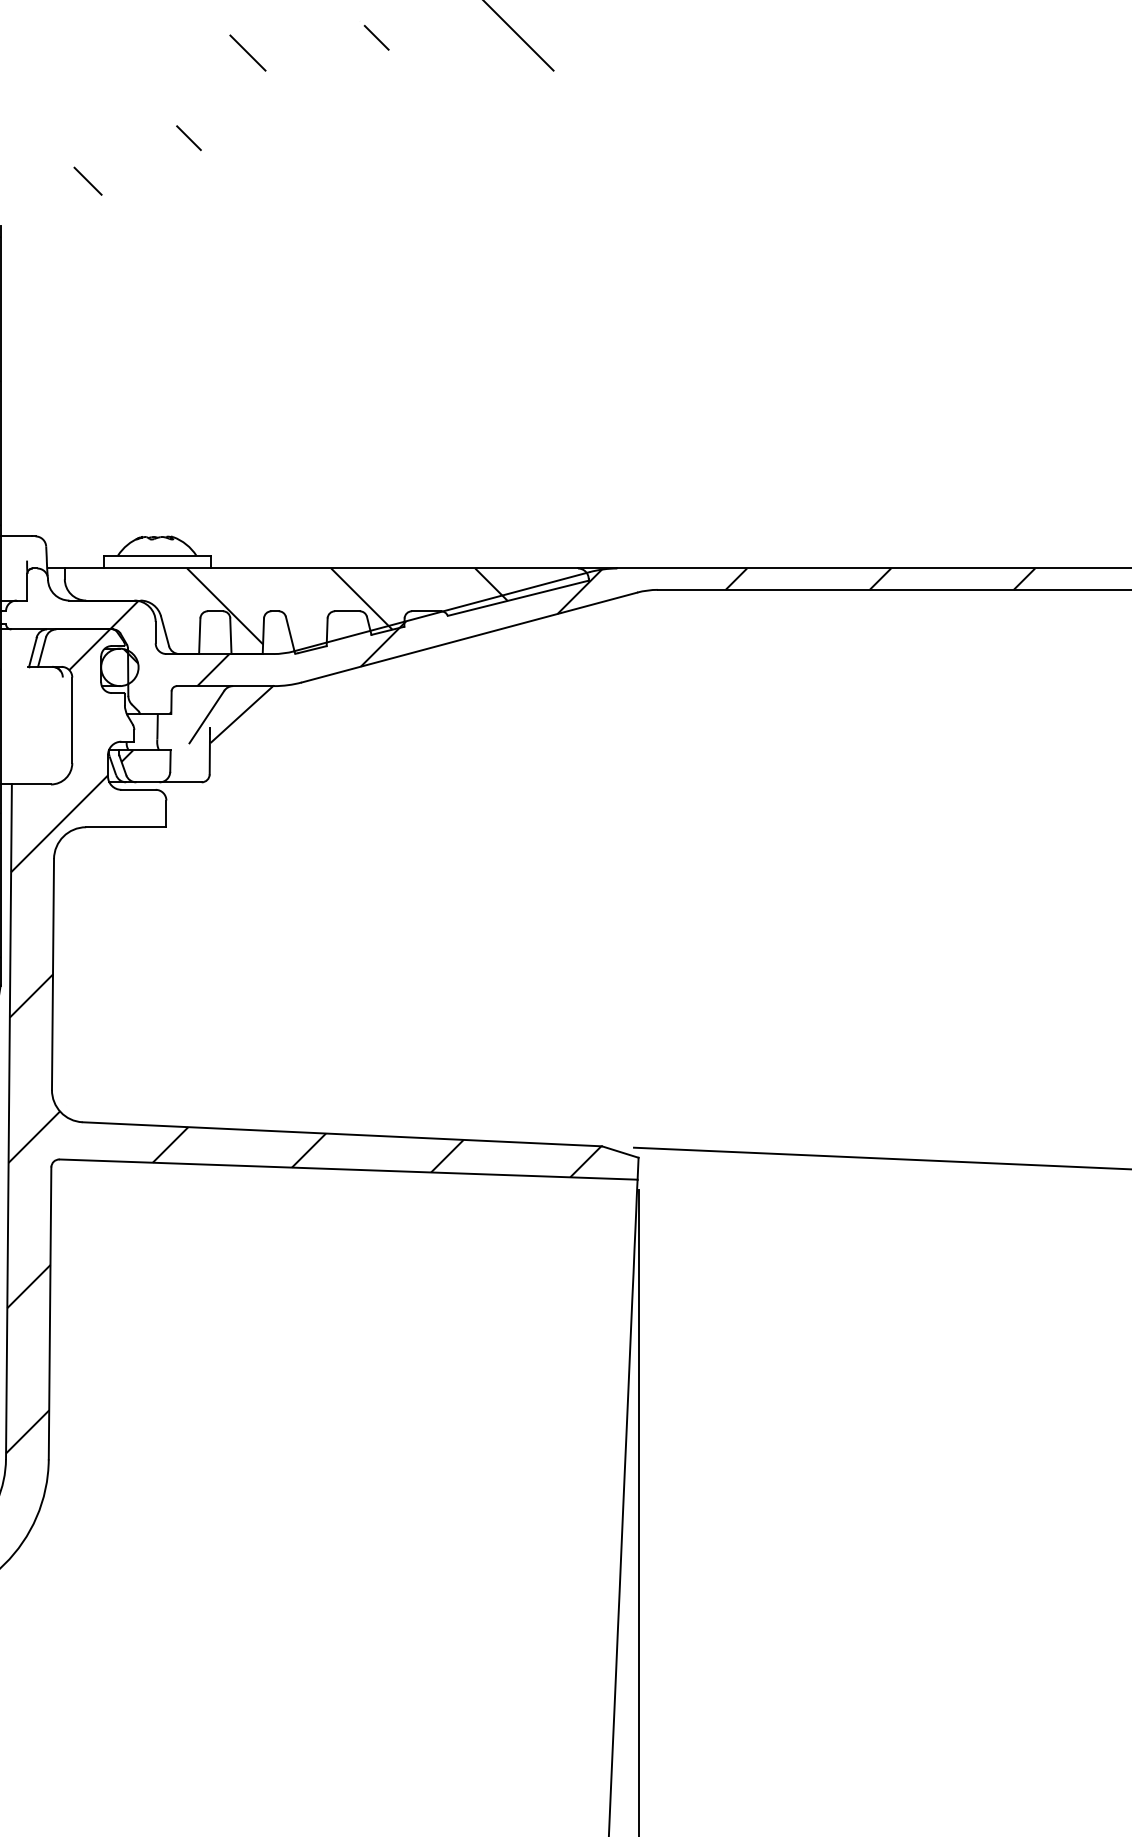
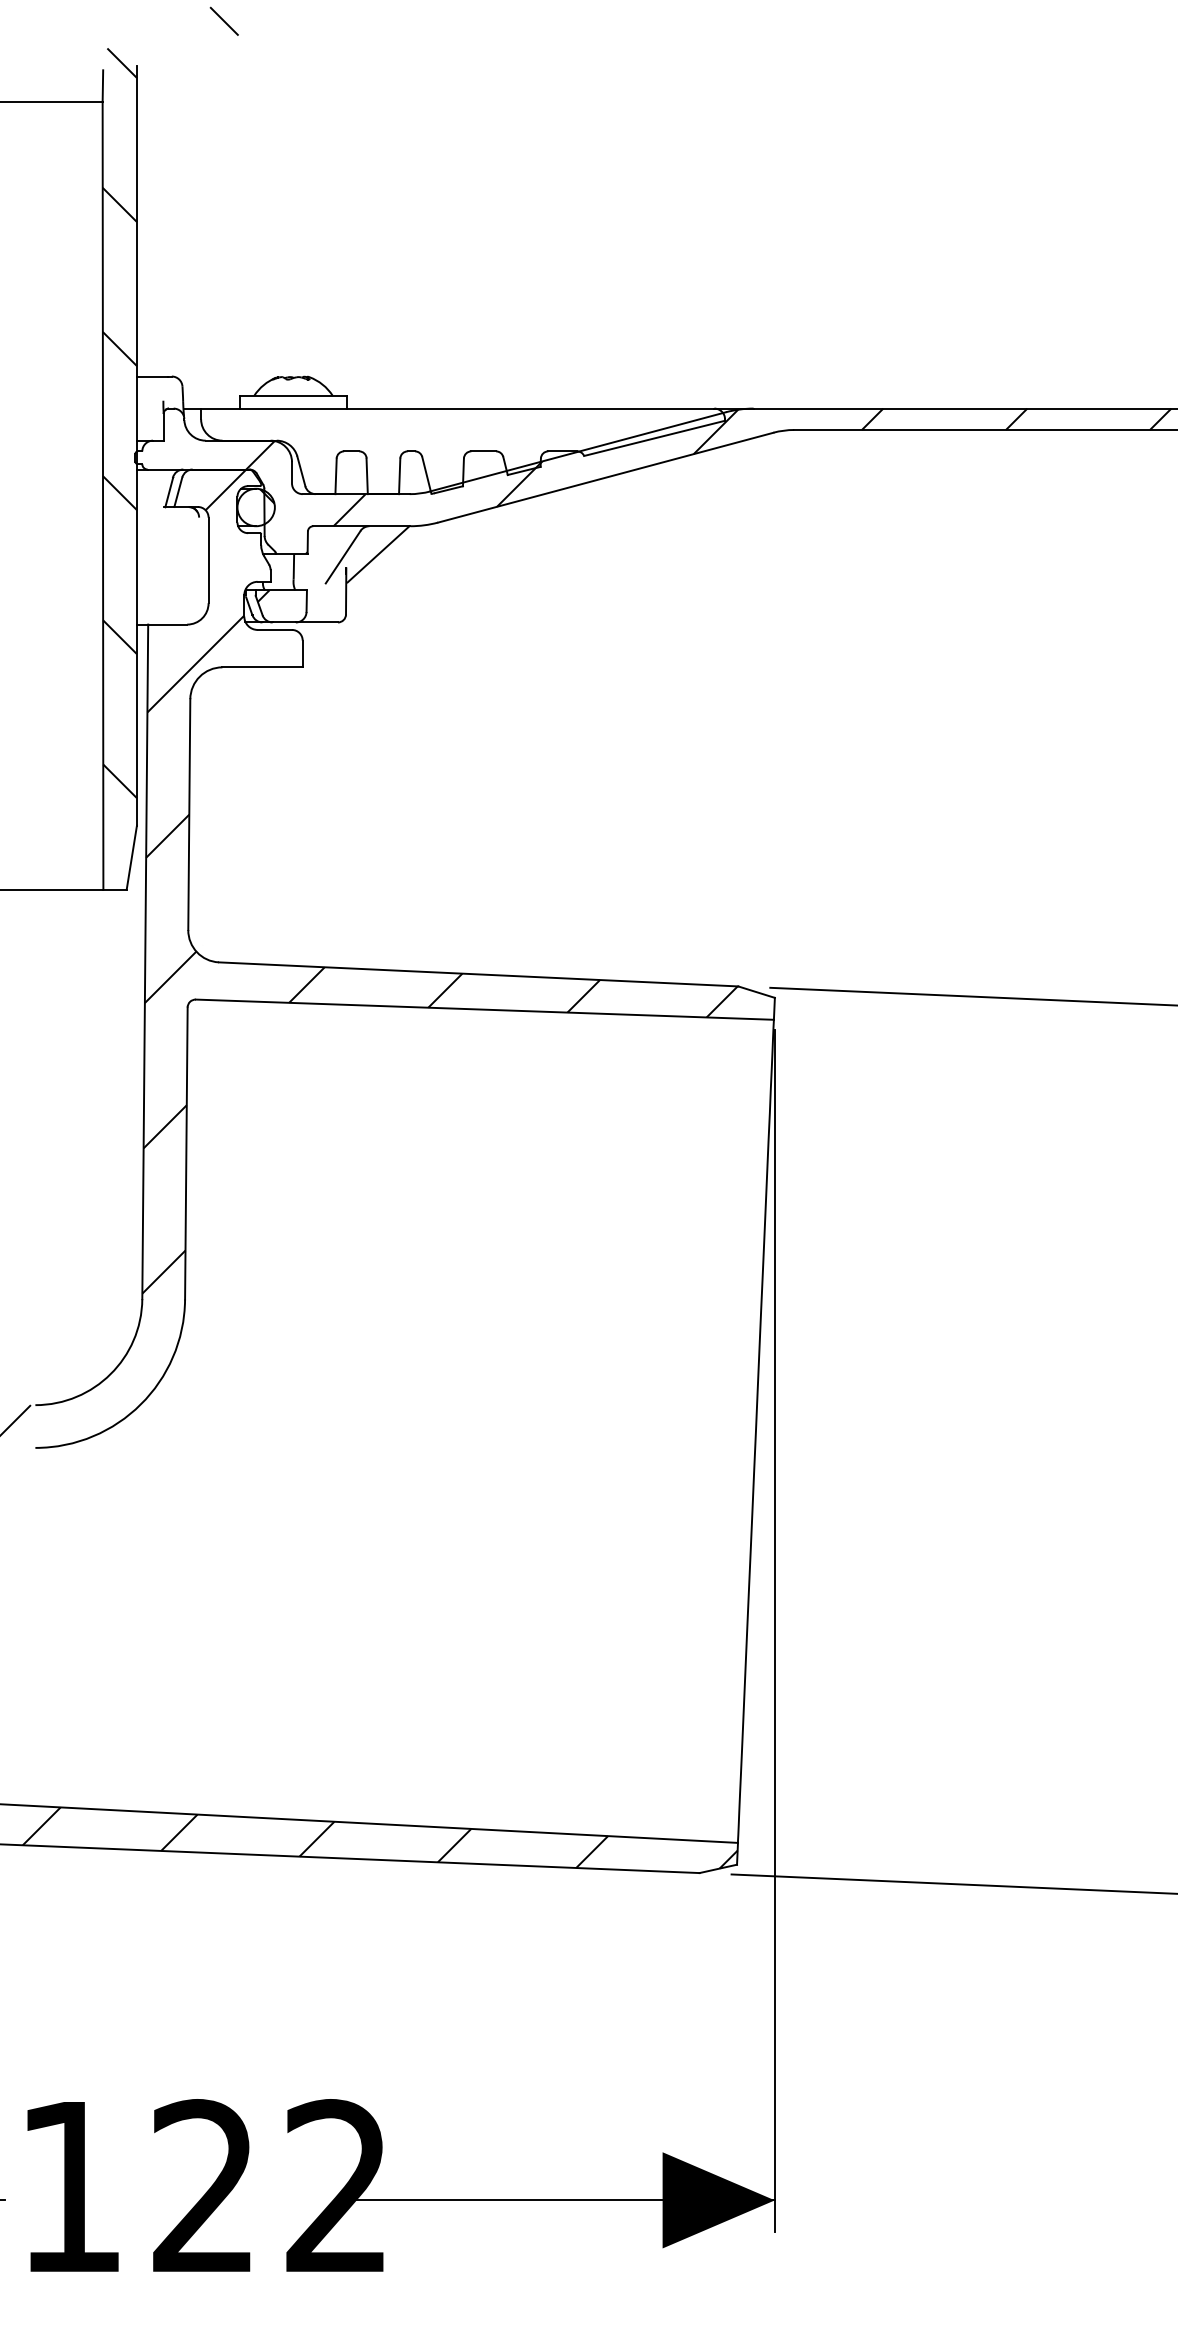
hatch: (347, 606) -> (483, 446), removed

